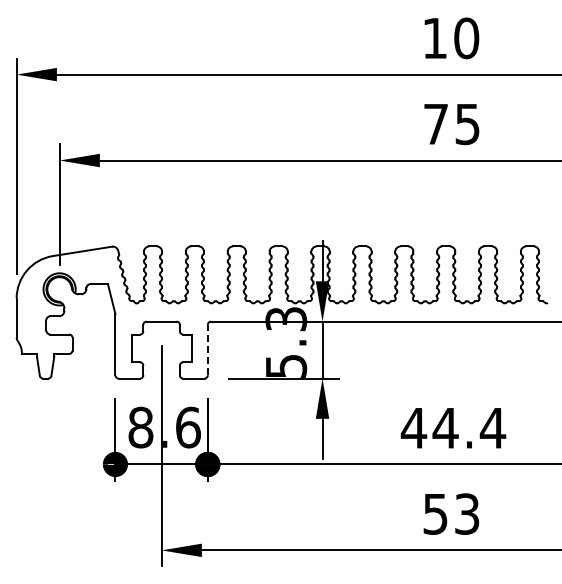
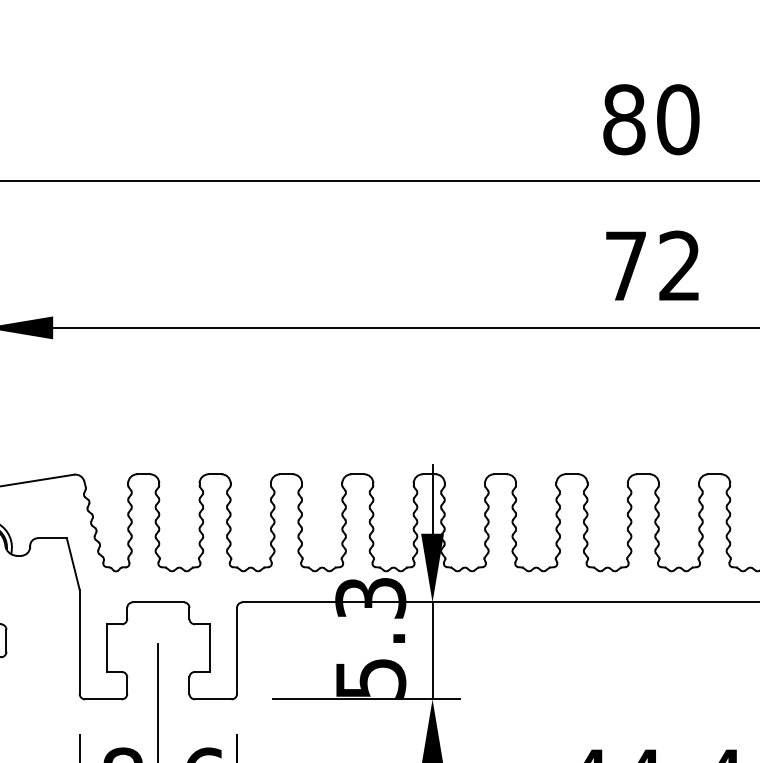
text: (434, 38) -> (623, 119), 10 -> 80
text: (467, 124) -> (679, 266), 75 -> 72
line: (207, 349) -> (236, 649), dashed -> solid

